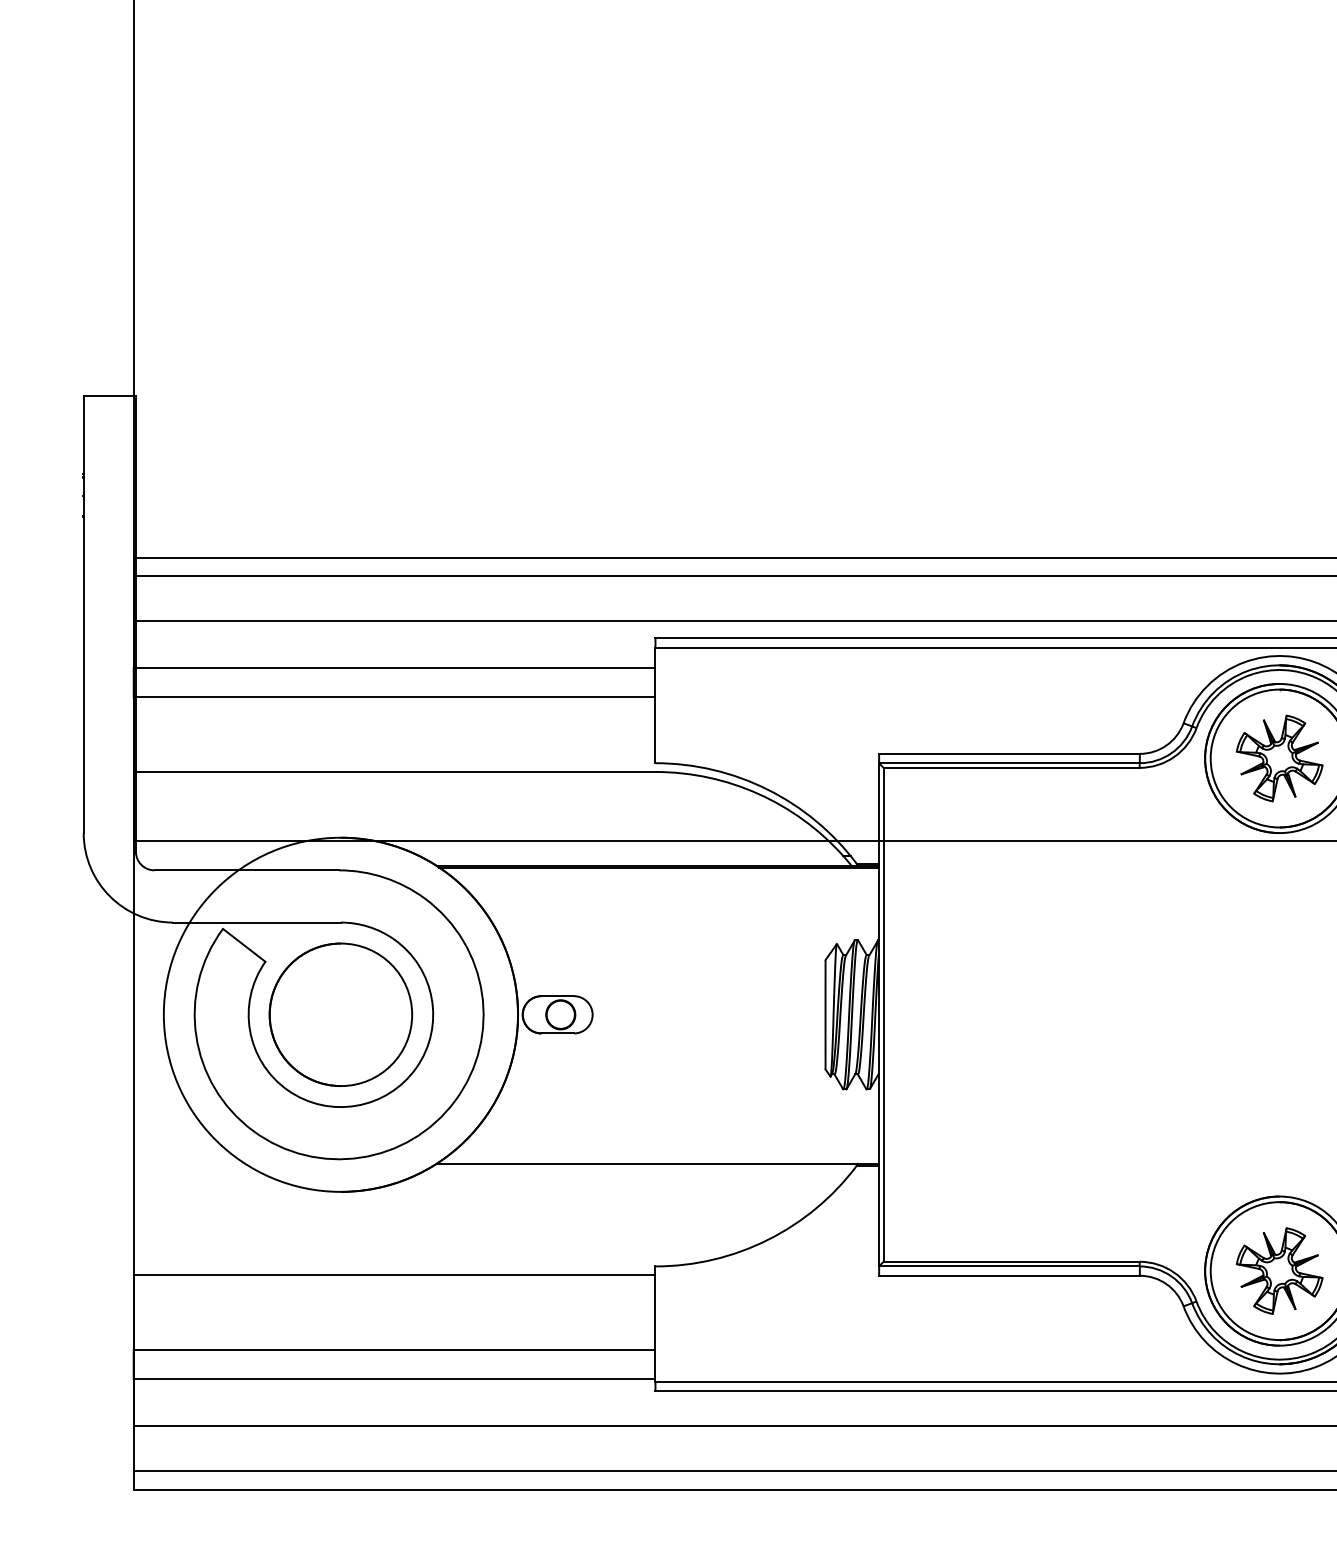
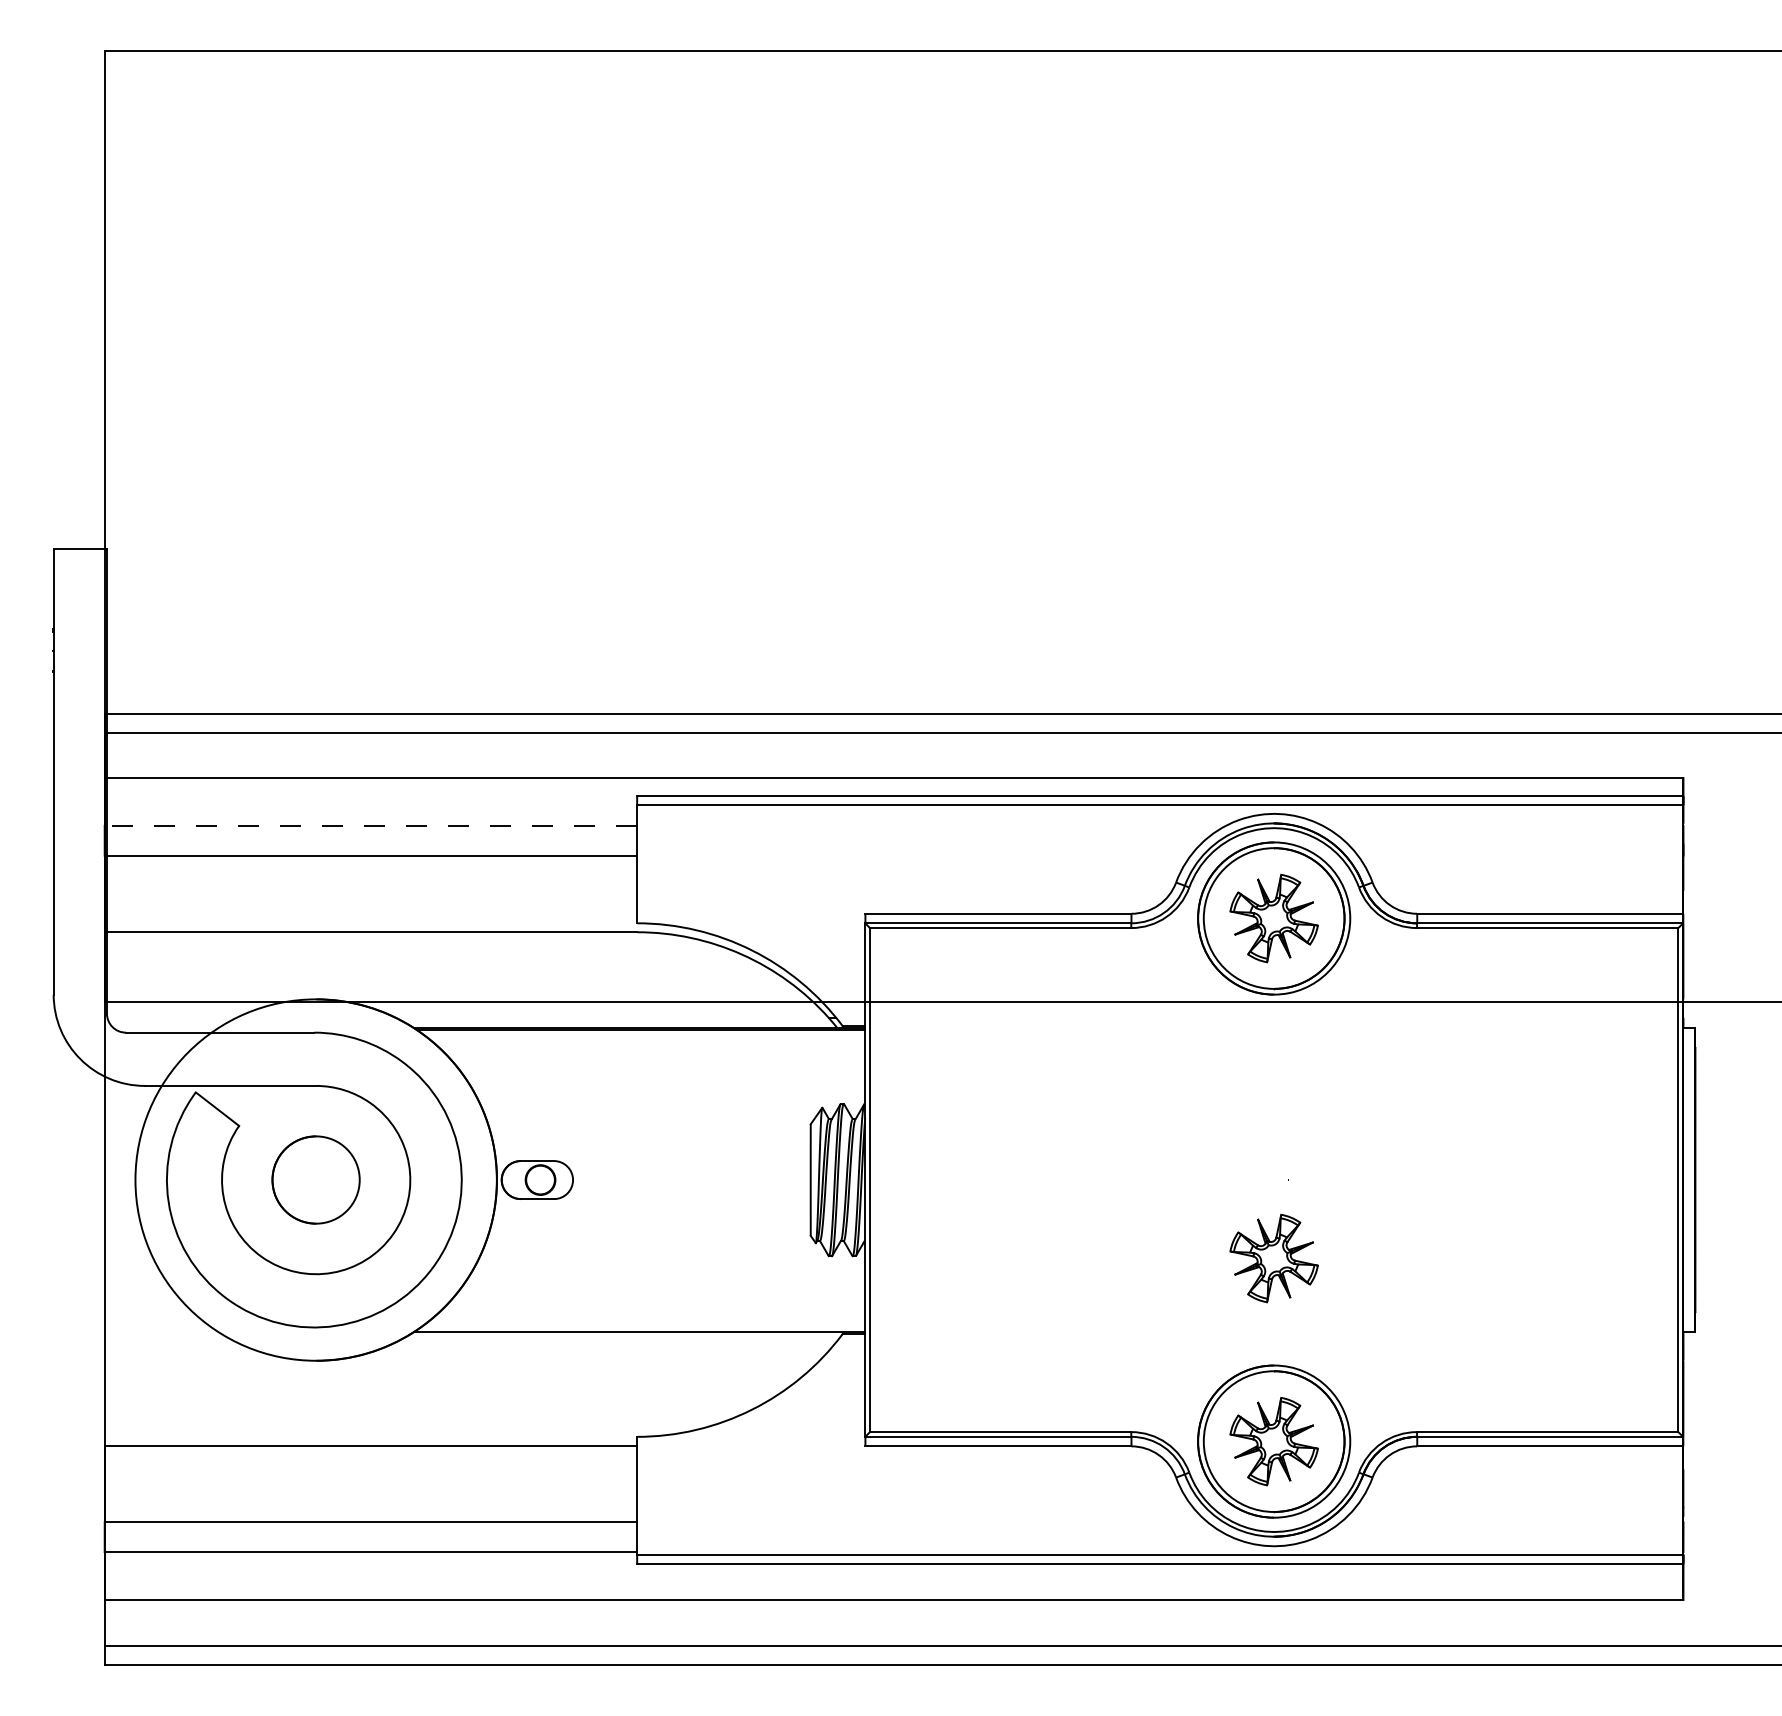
line: (394, 668) -> (370, 826), solid -> dashed
circle: (340, 1014) -> (315, 1179), size x0.6
part: (1279, 1091) -> (1273, 1258), added

